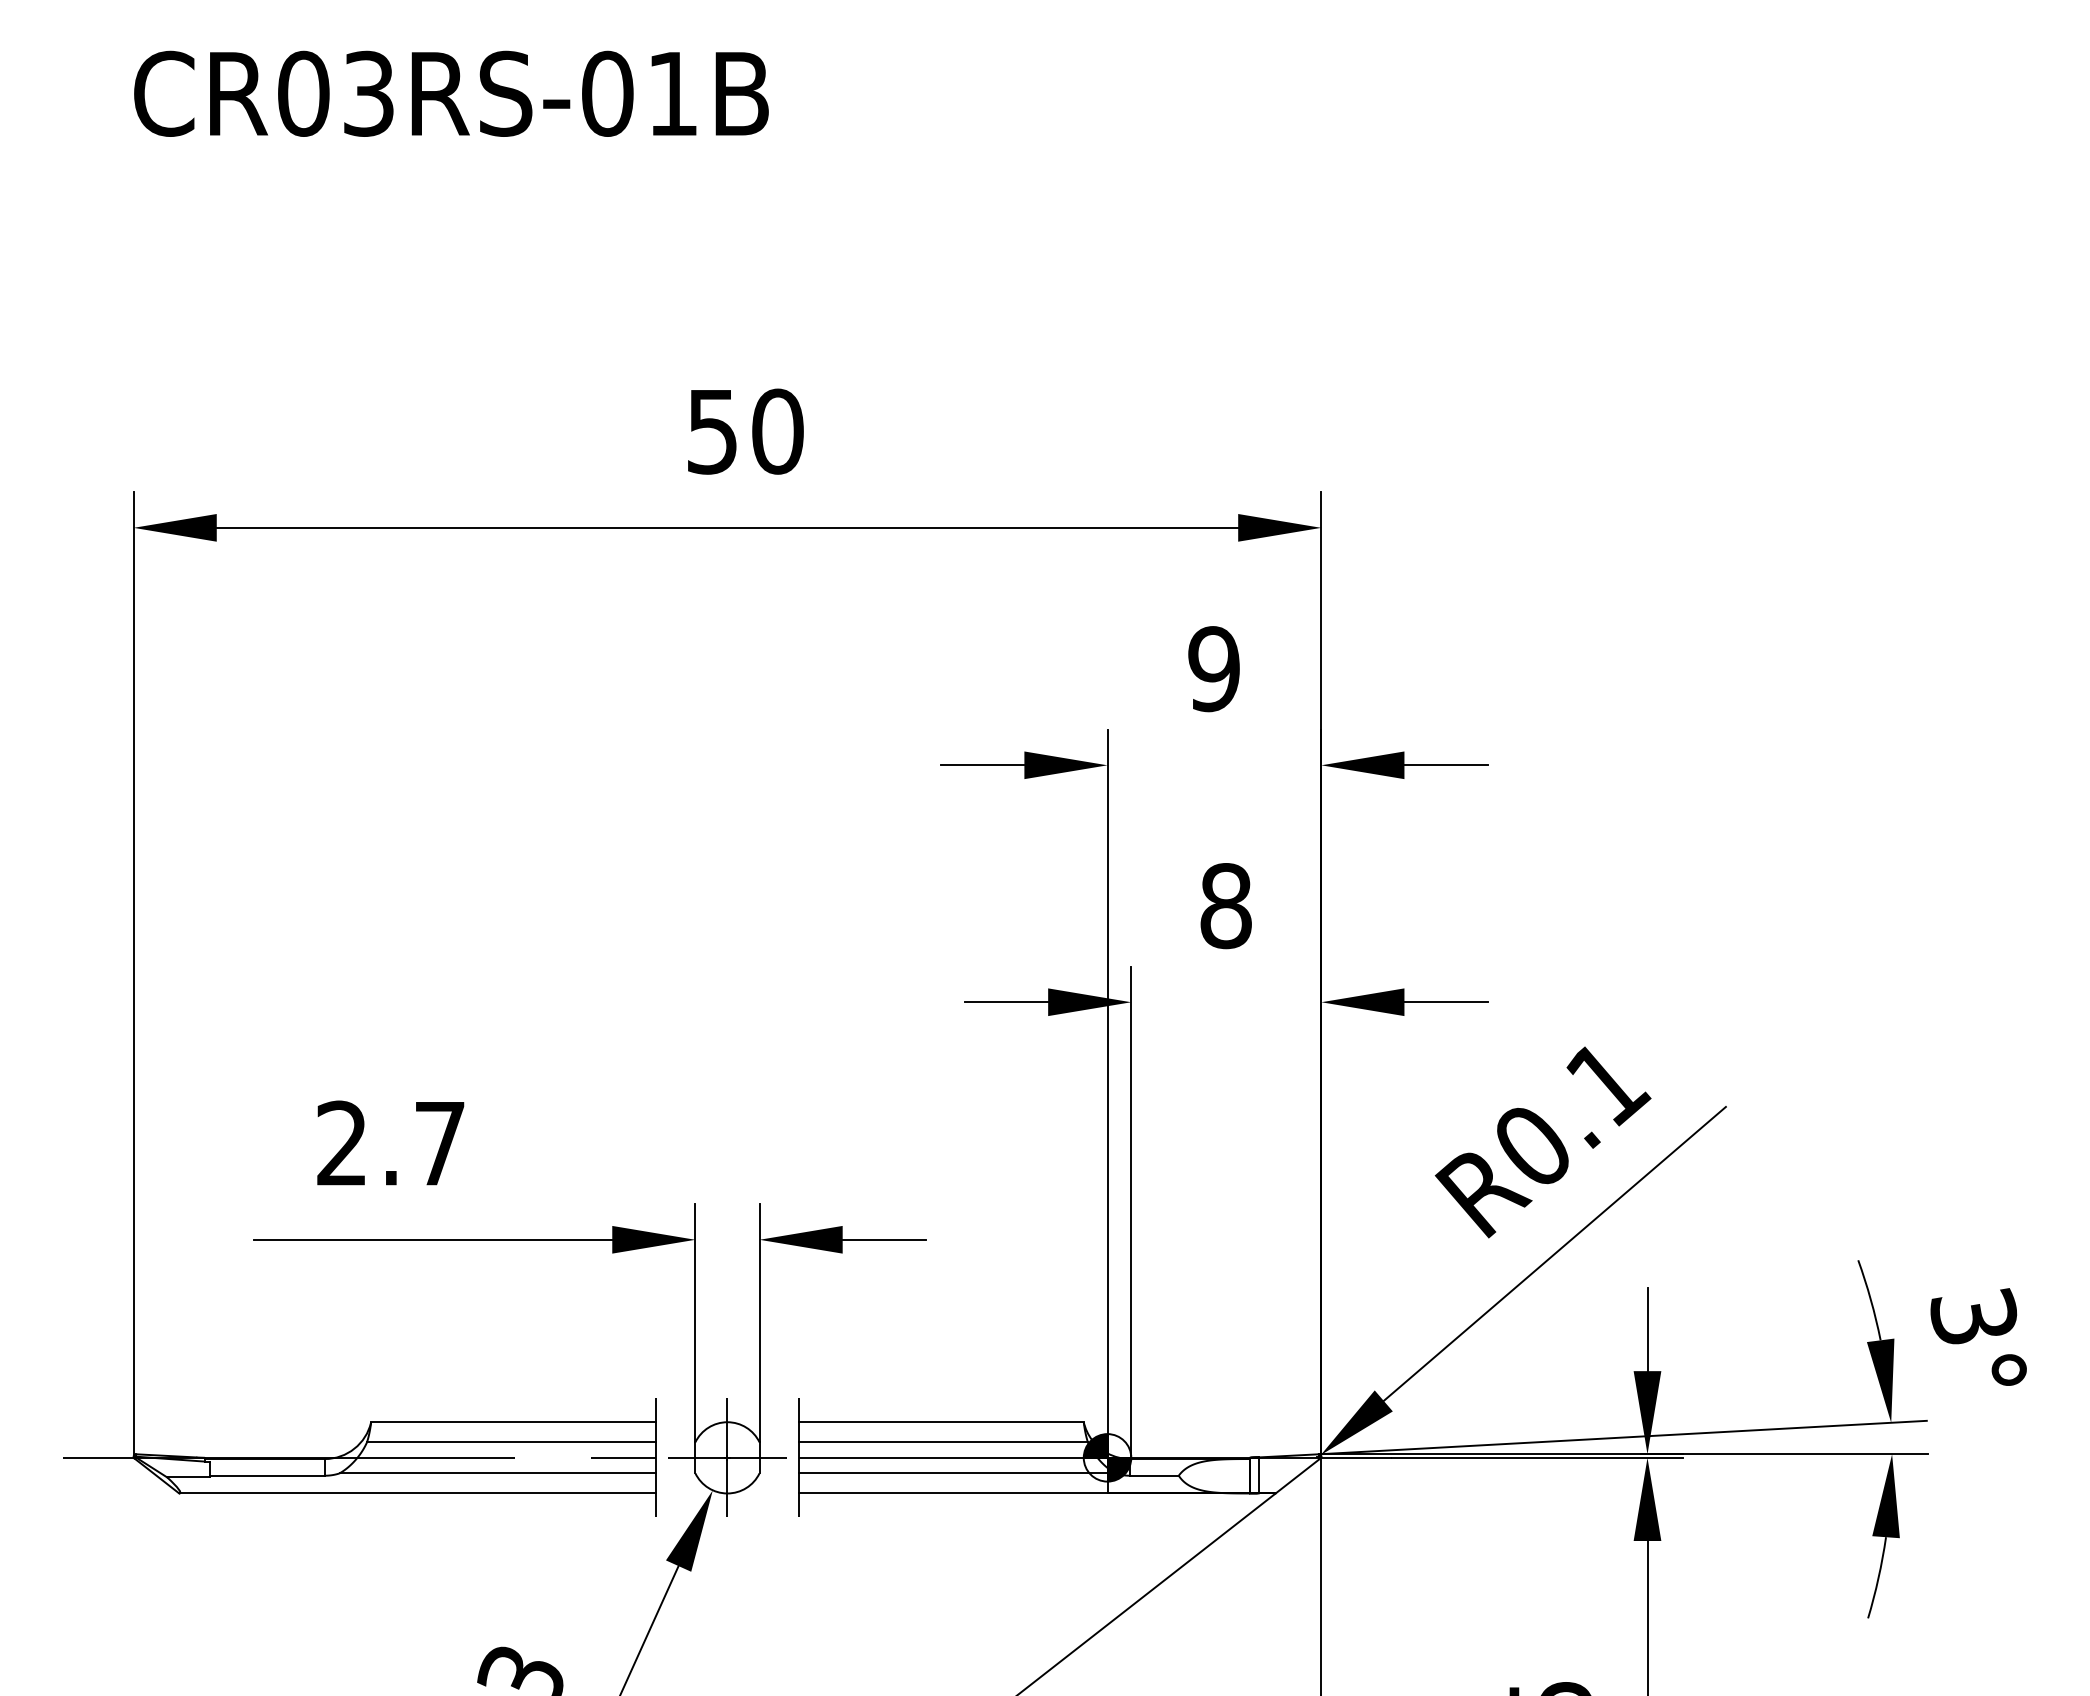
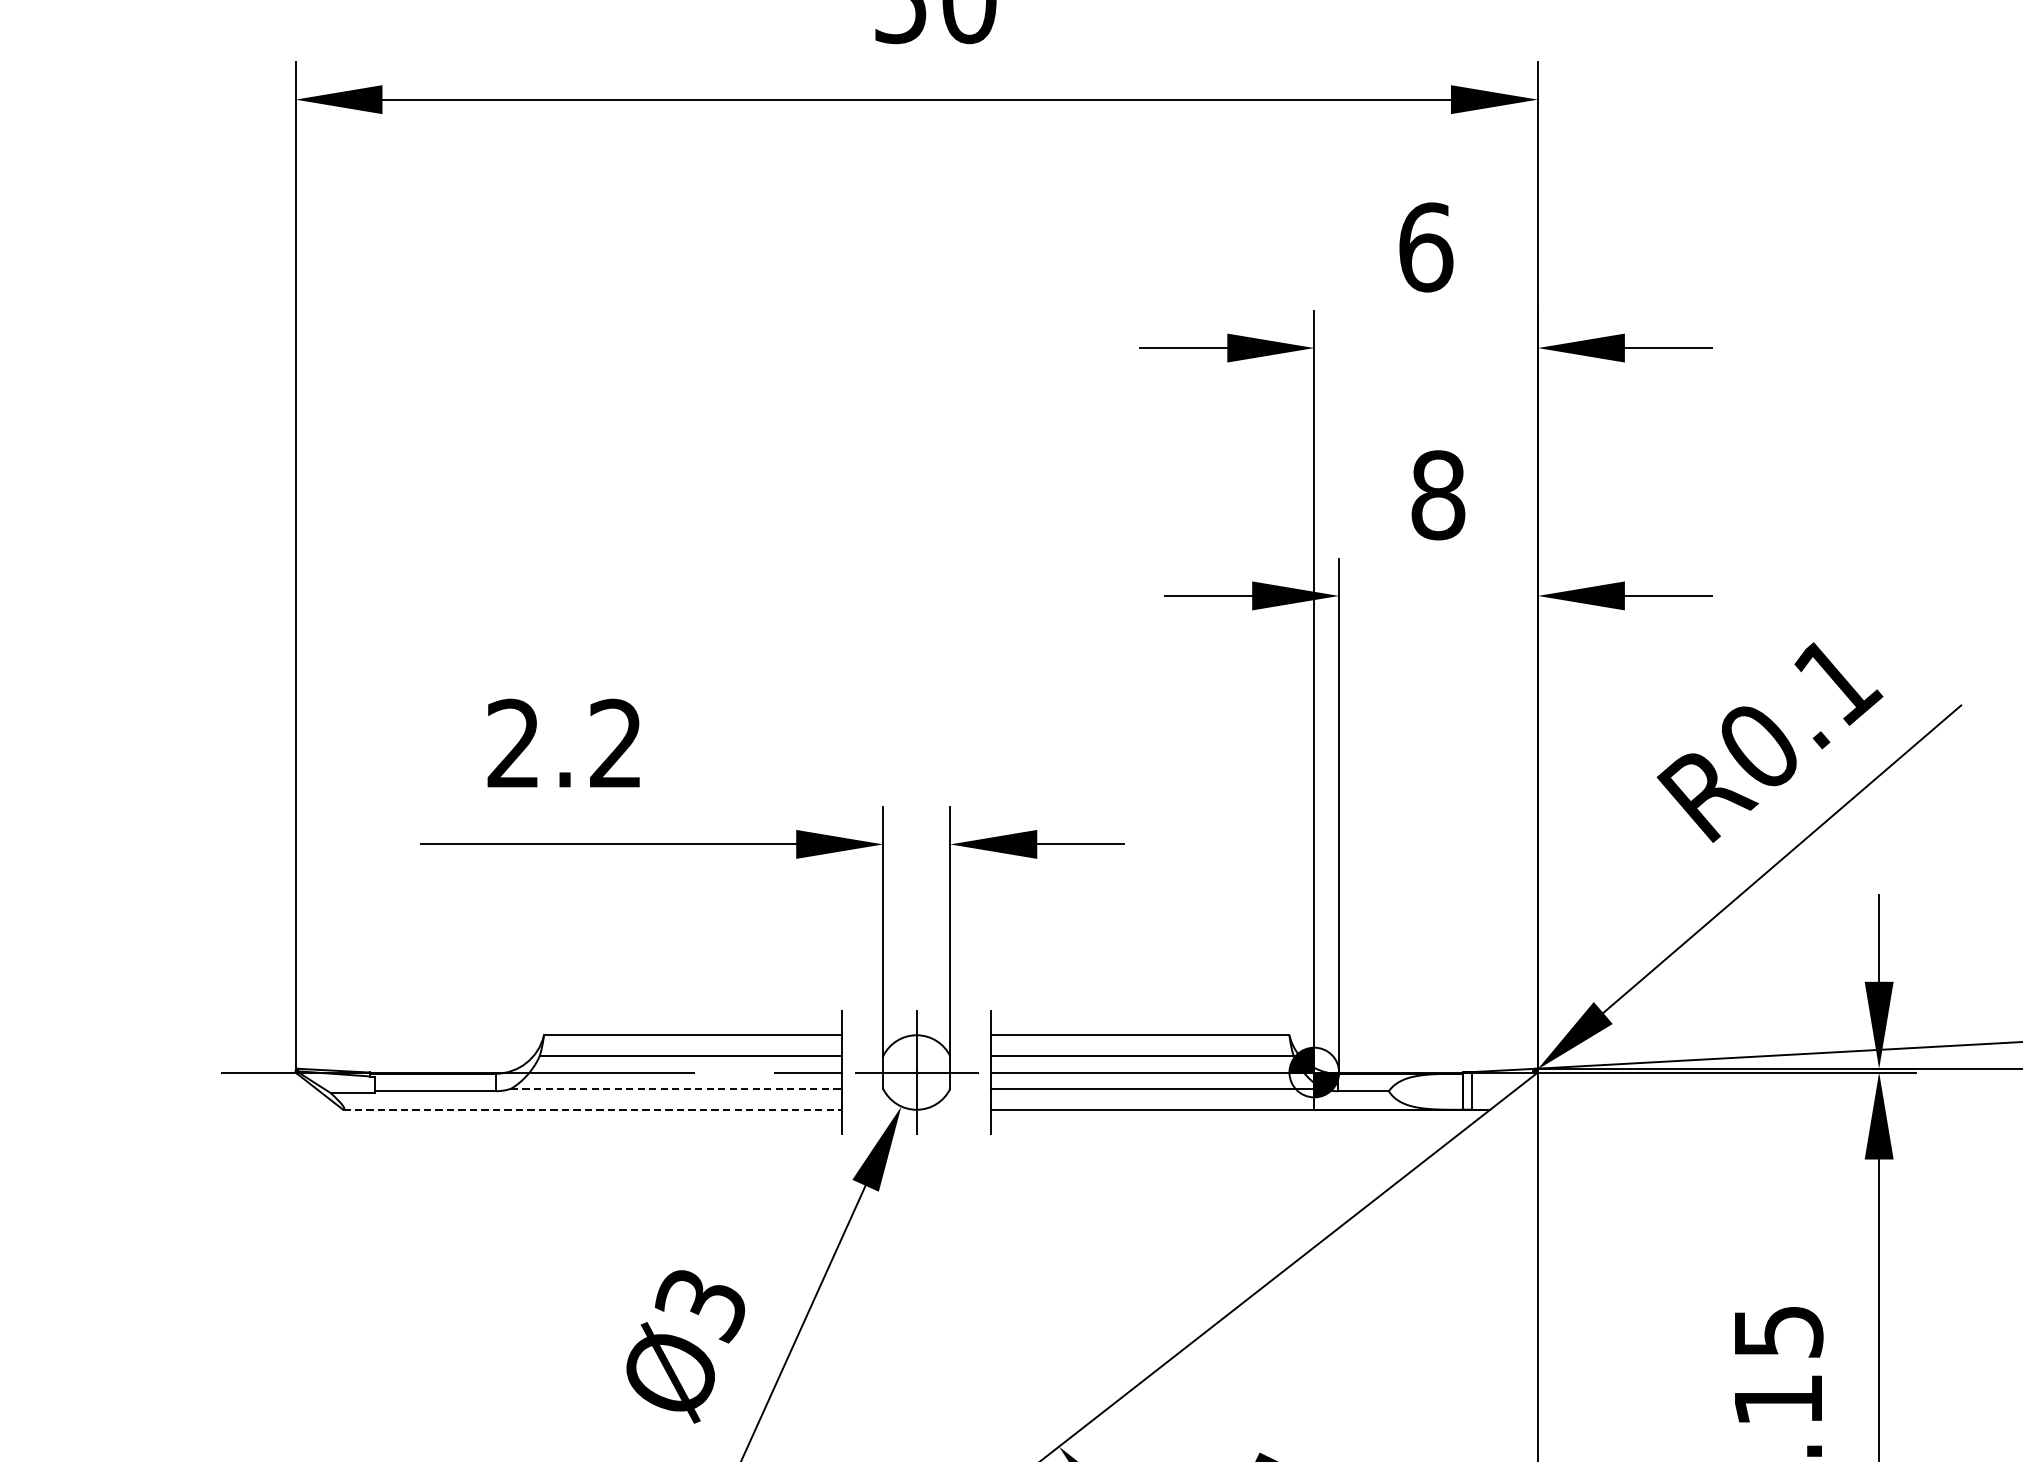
text: (1214, 669) -> (1426, 247), 9 -> 6
text: (439, 1142) -> (615, 742), 2.7 -> 2.2
line: (498, 1473) -> (677, 1088), solid -> dashed
line: (418, 1493) -> (593, 1109), solid -> dashed

